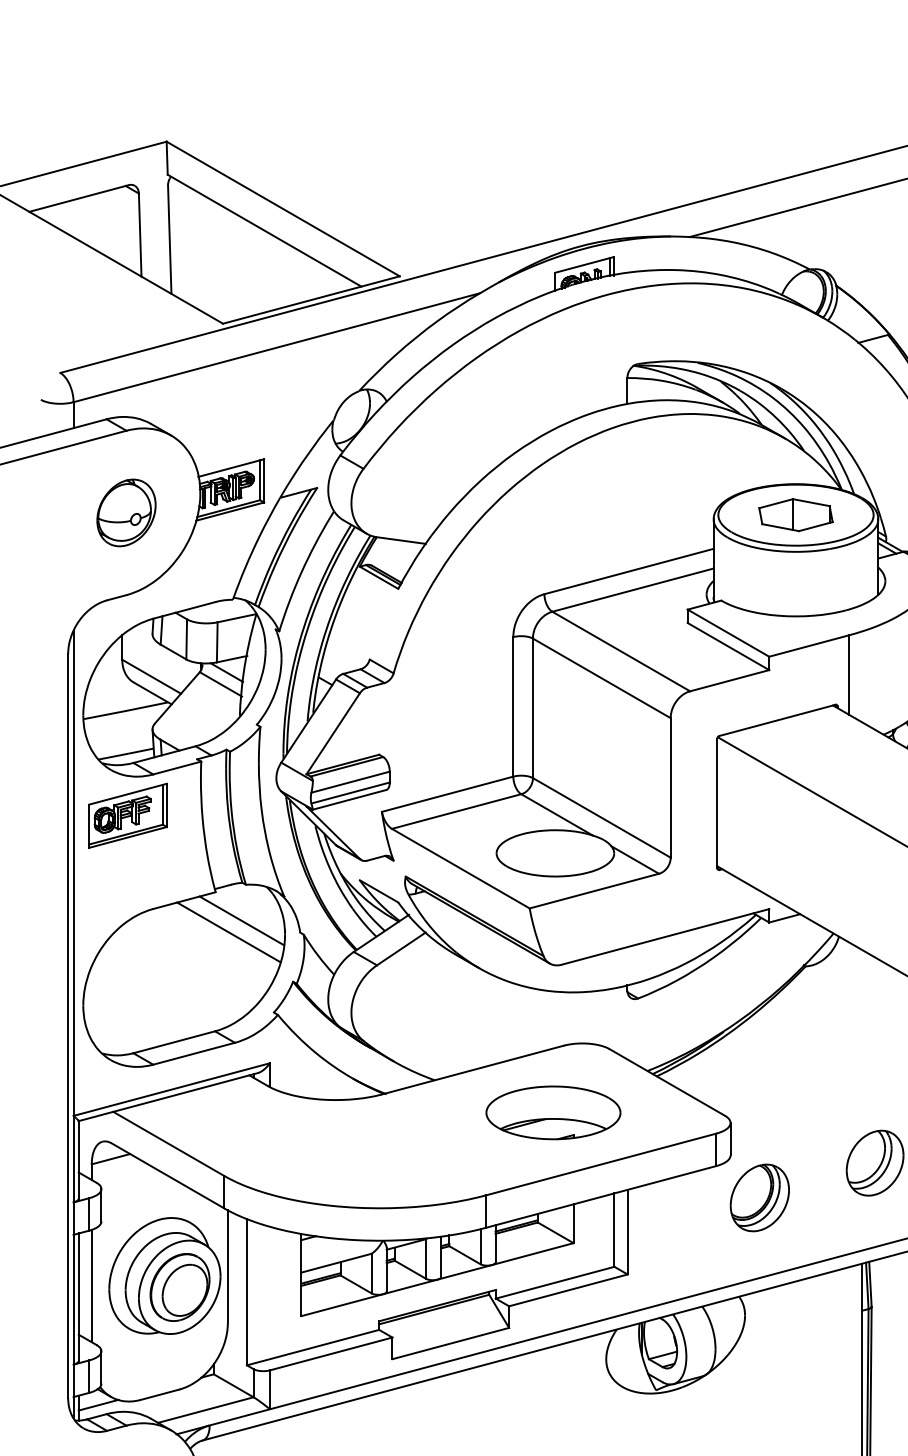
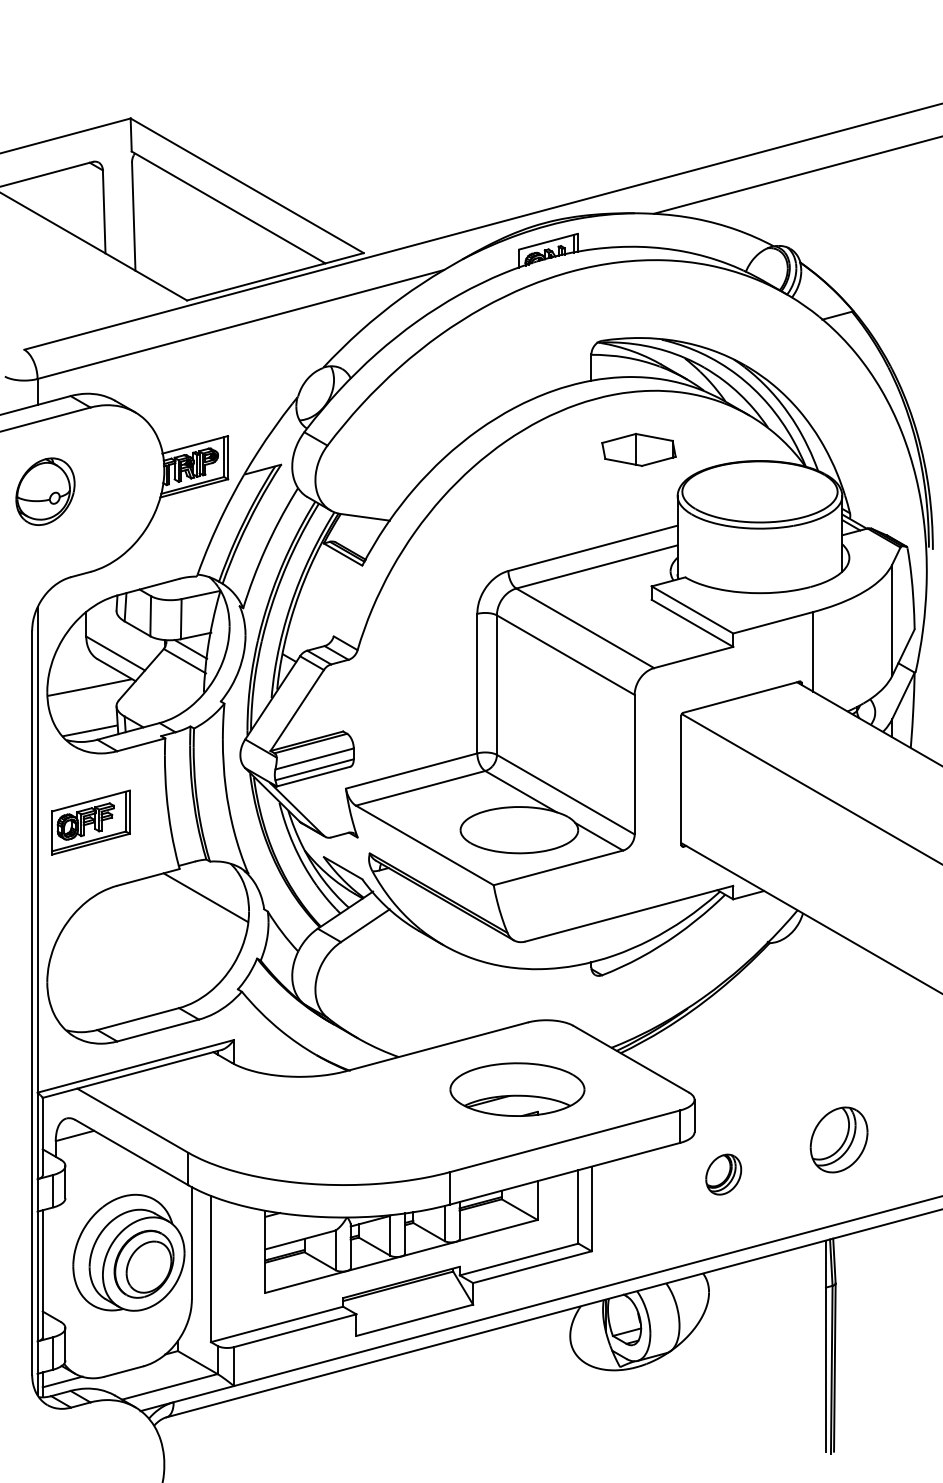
part: (126, 512) -> (45, 491), moved
part: (795, 514) -> (638, 449), moved
part: (127, 815) -> (90, 822), moved
line: (228, 932) -> (192, 909), removed
part: (759, 1197) -> (723, 1174), size x0.6
line: (91, 1285) -> (55, 1262), removed

